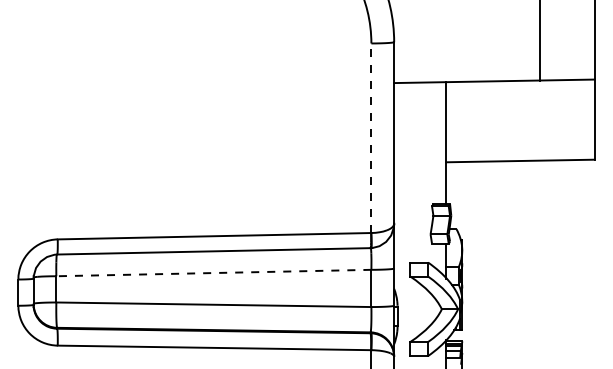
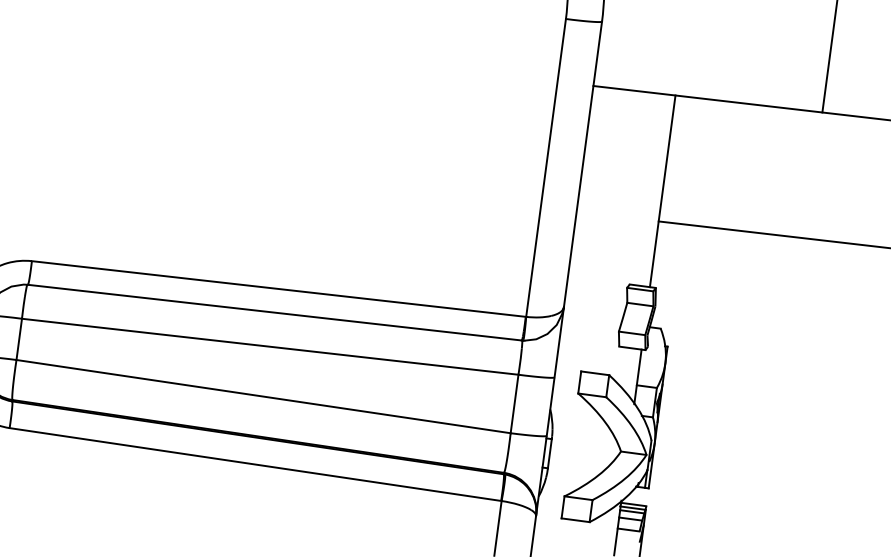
line: (371, 138) -> (546, 168), dashed -> solid
line: (213, 273) -> (269, 347), dashed -> solid

